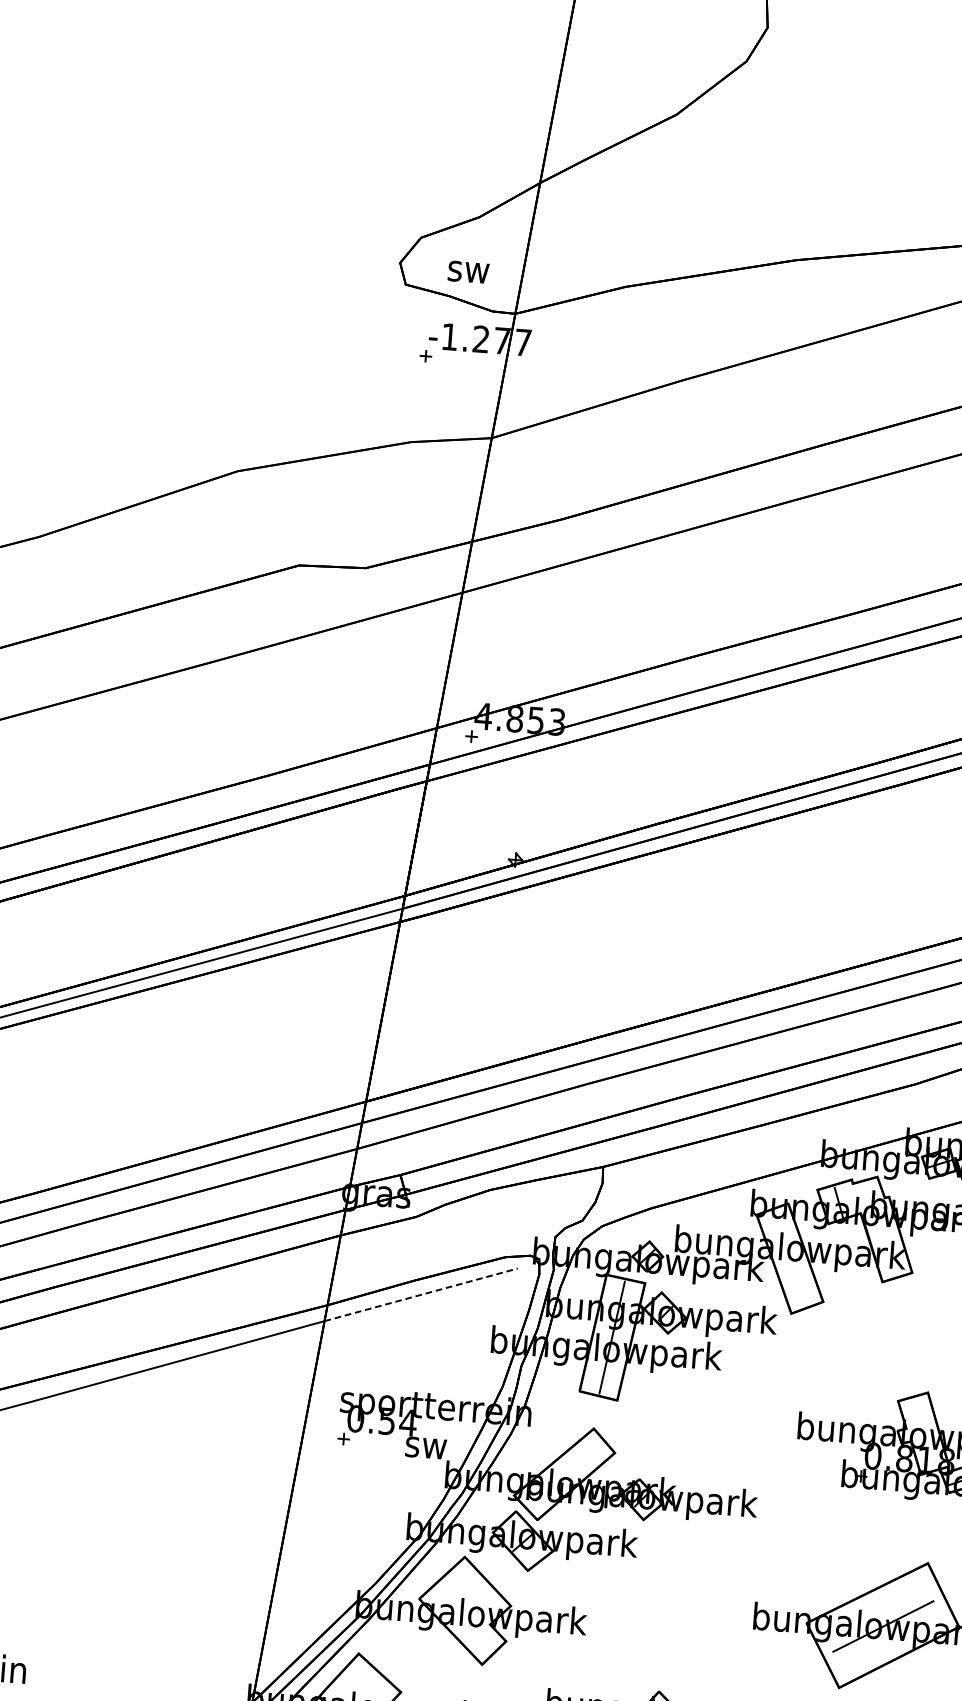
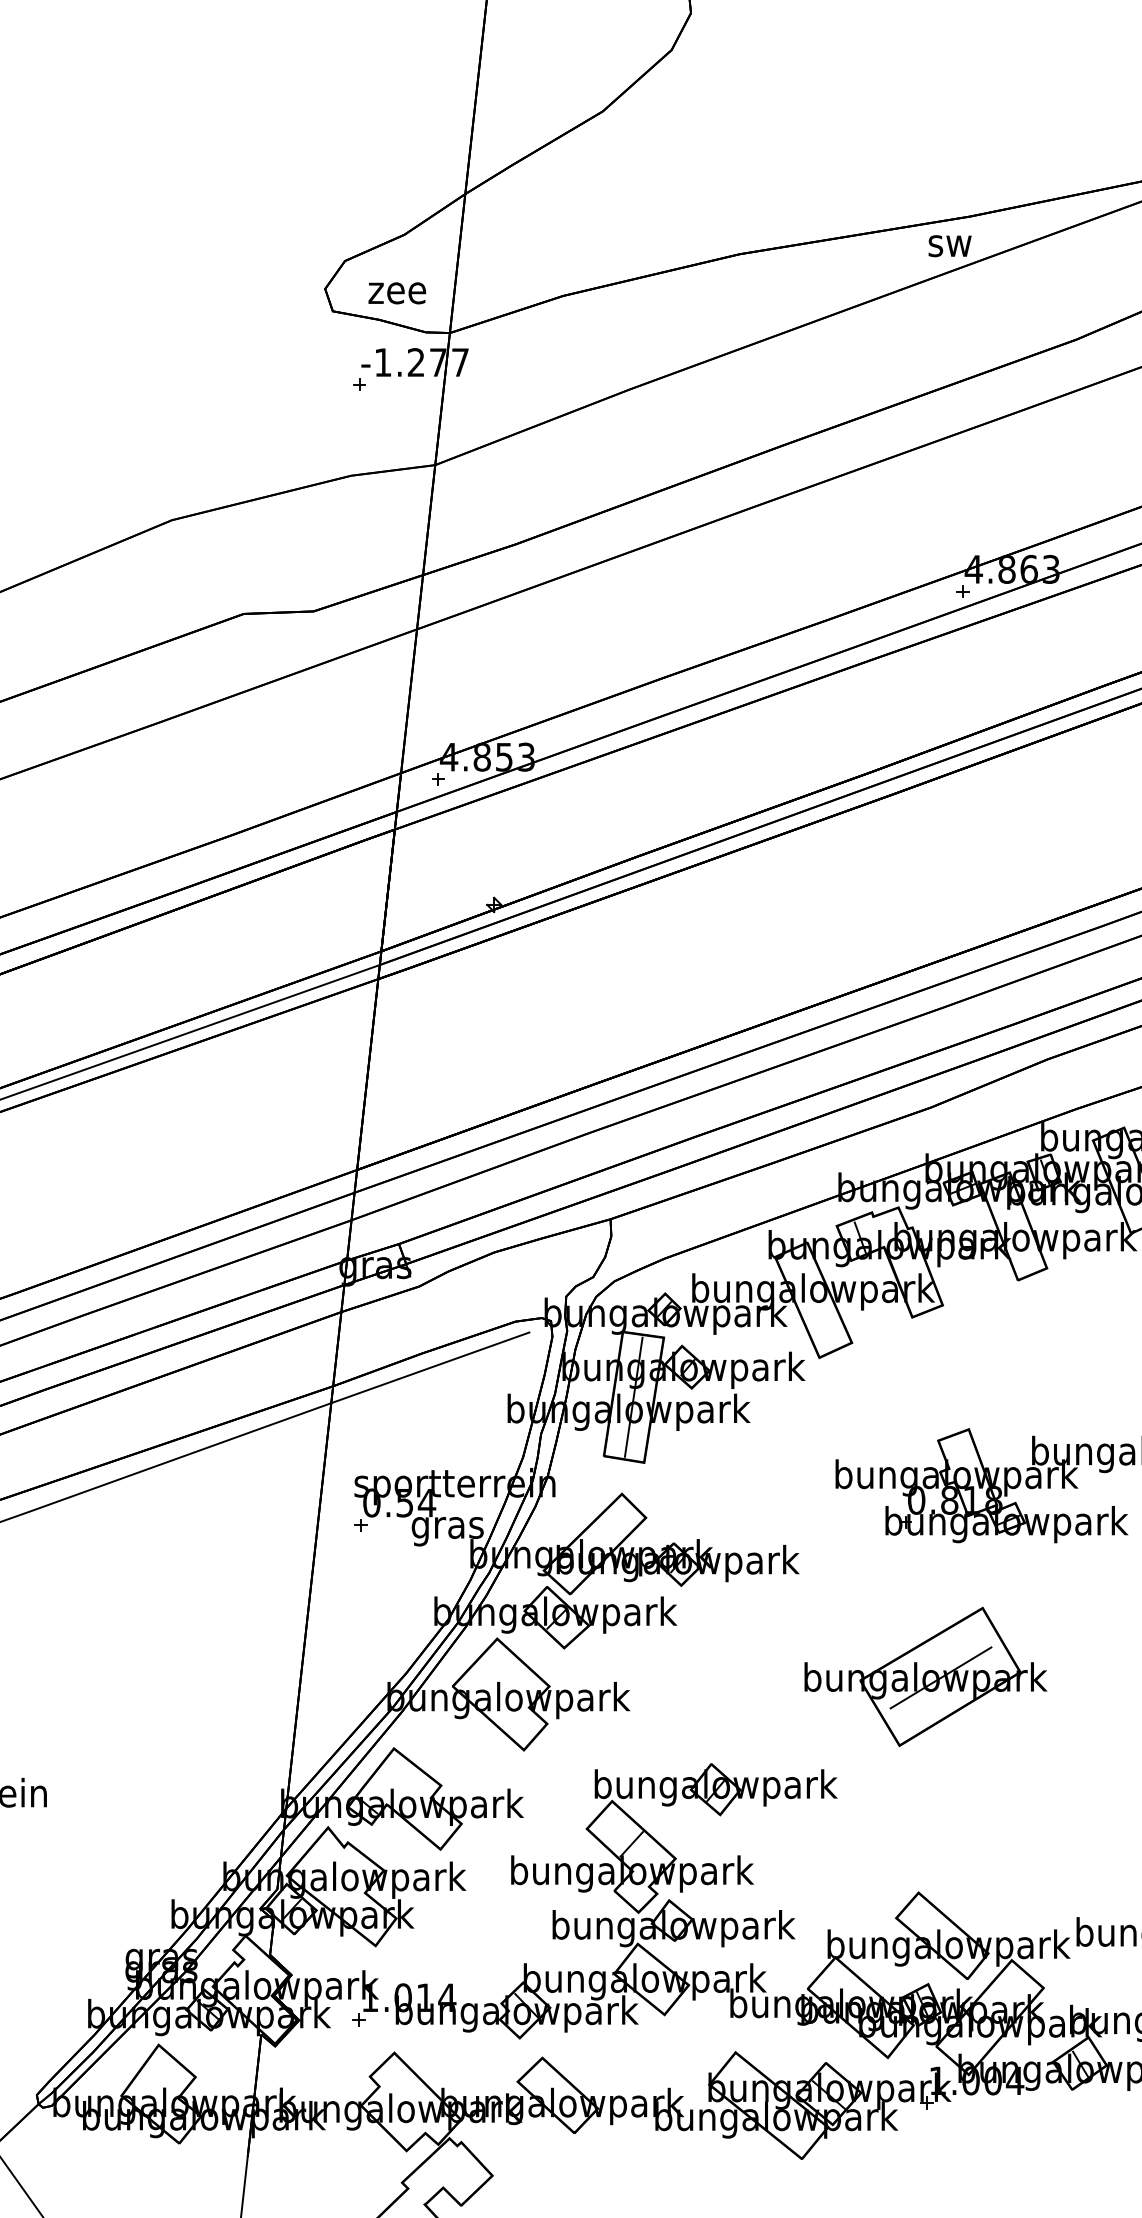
text: (468, 272) -> (397, 293), sw -> zee
line: (421, 1294) -> (430, 1367), dashed -> solid
text: (425, 1451) -> (447, 1531), sw -> gras

